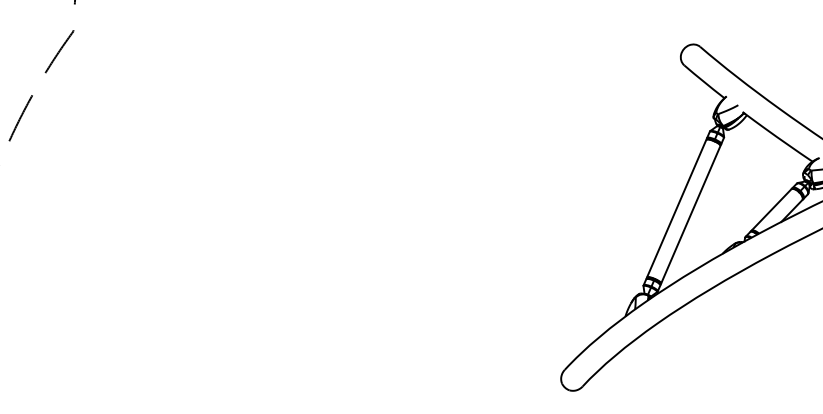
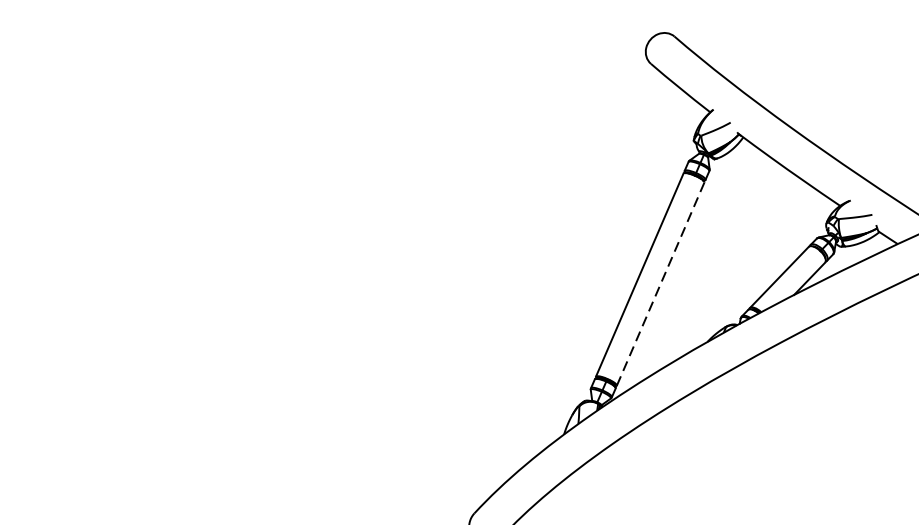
line: (690, 214) -> (660, 283), solid -> dashed

